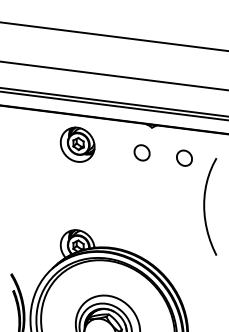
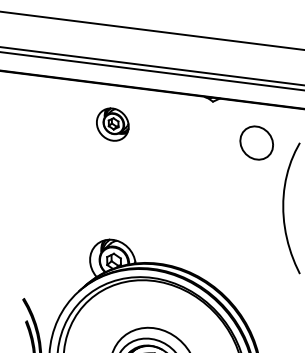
part: (77, 144) -> (112, 124), size x0.7
part: (141, 152) -> (198, 135), removed
part: (184, 157) -> (256, 141), size x1.6

